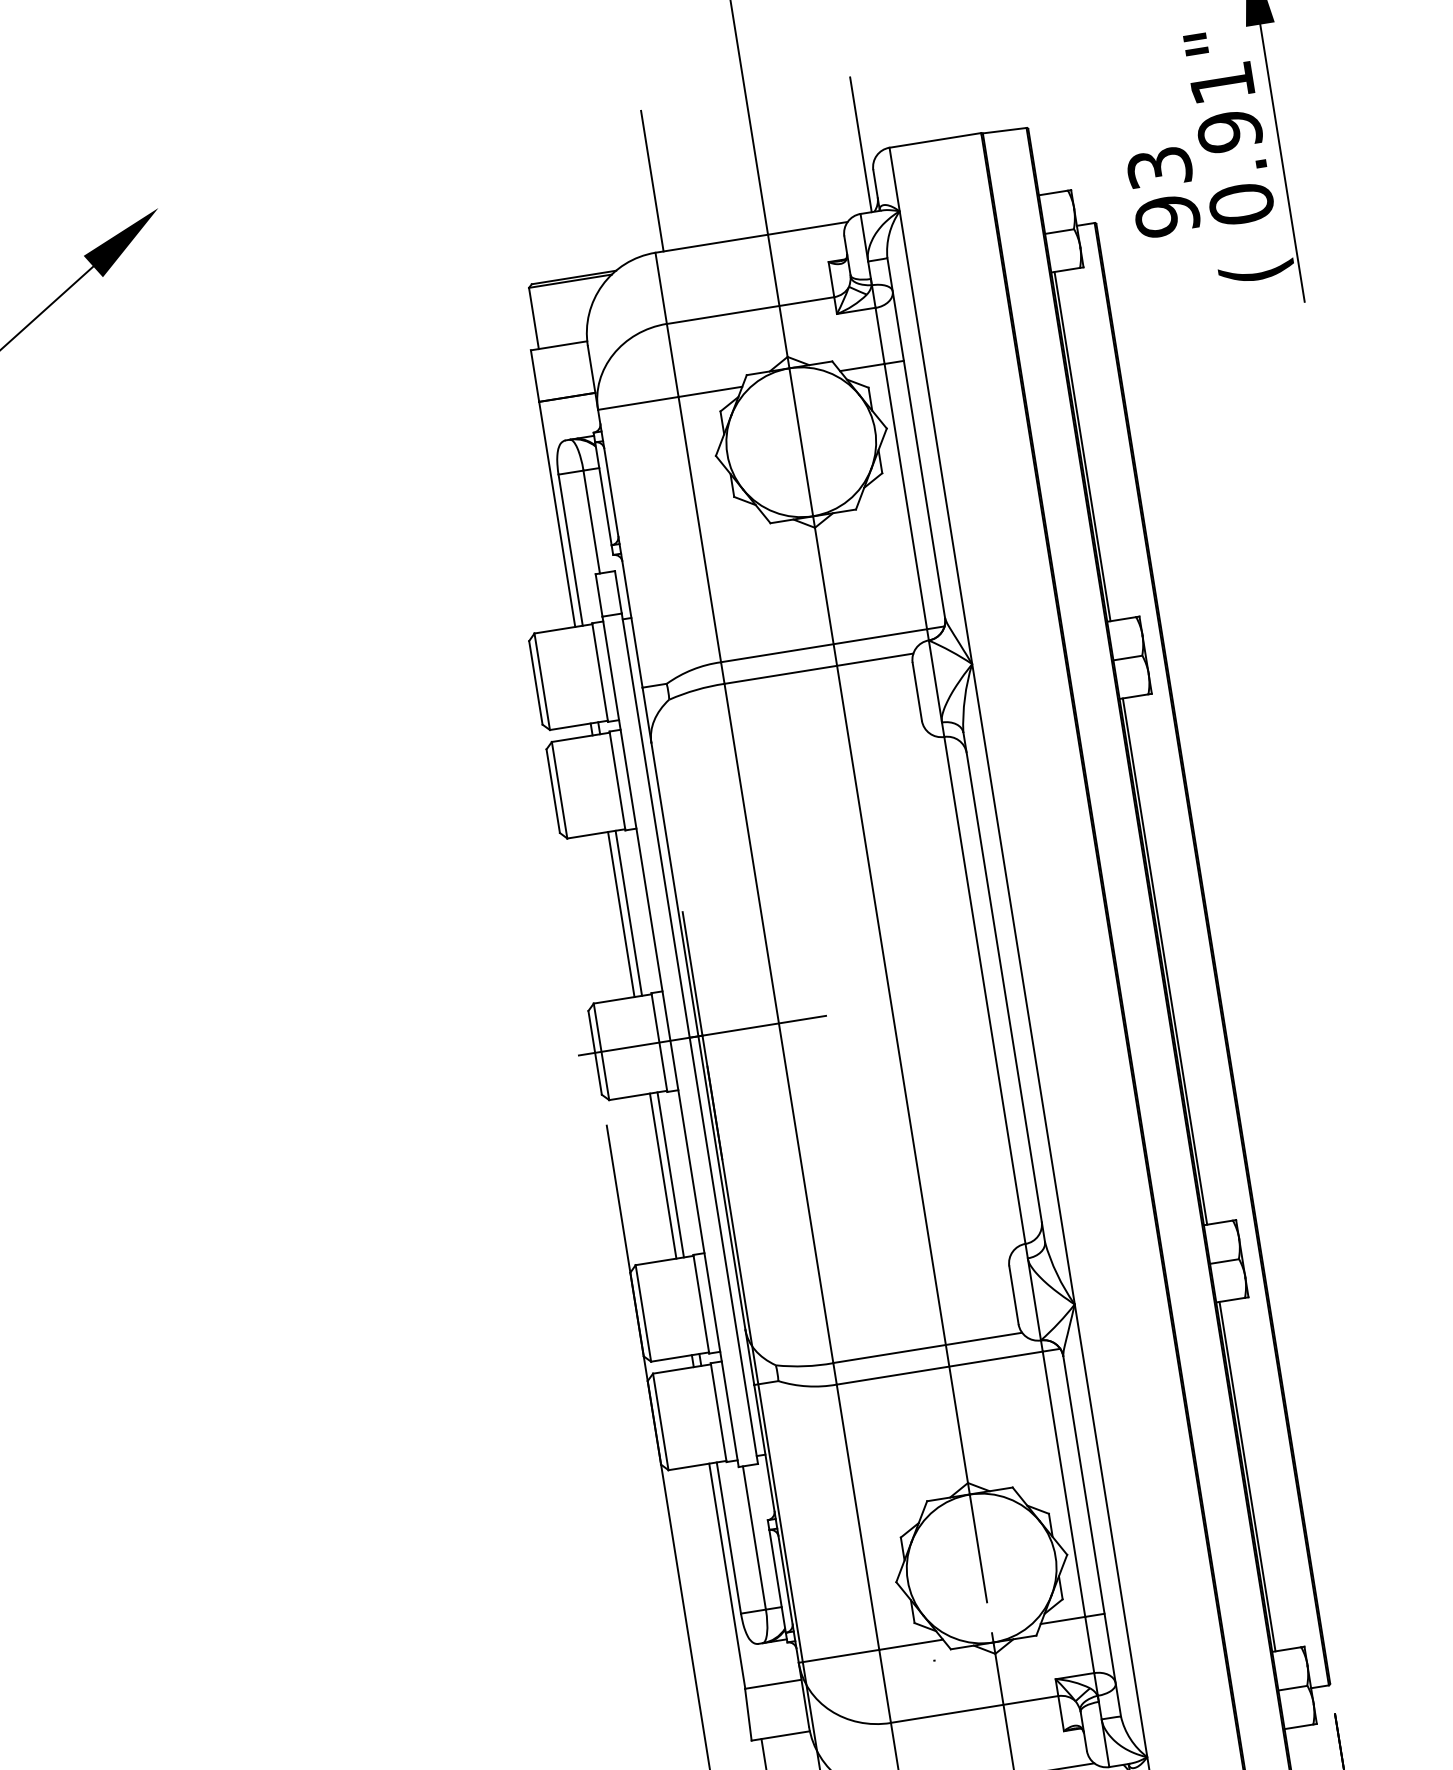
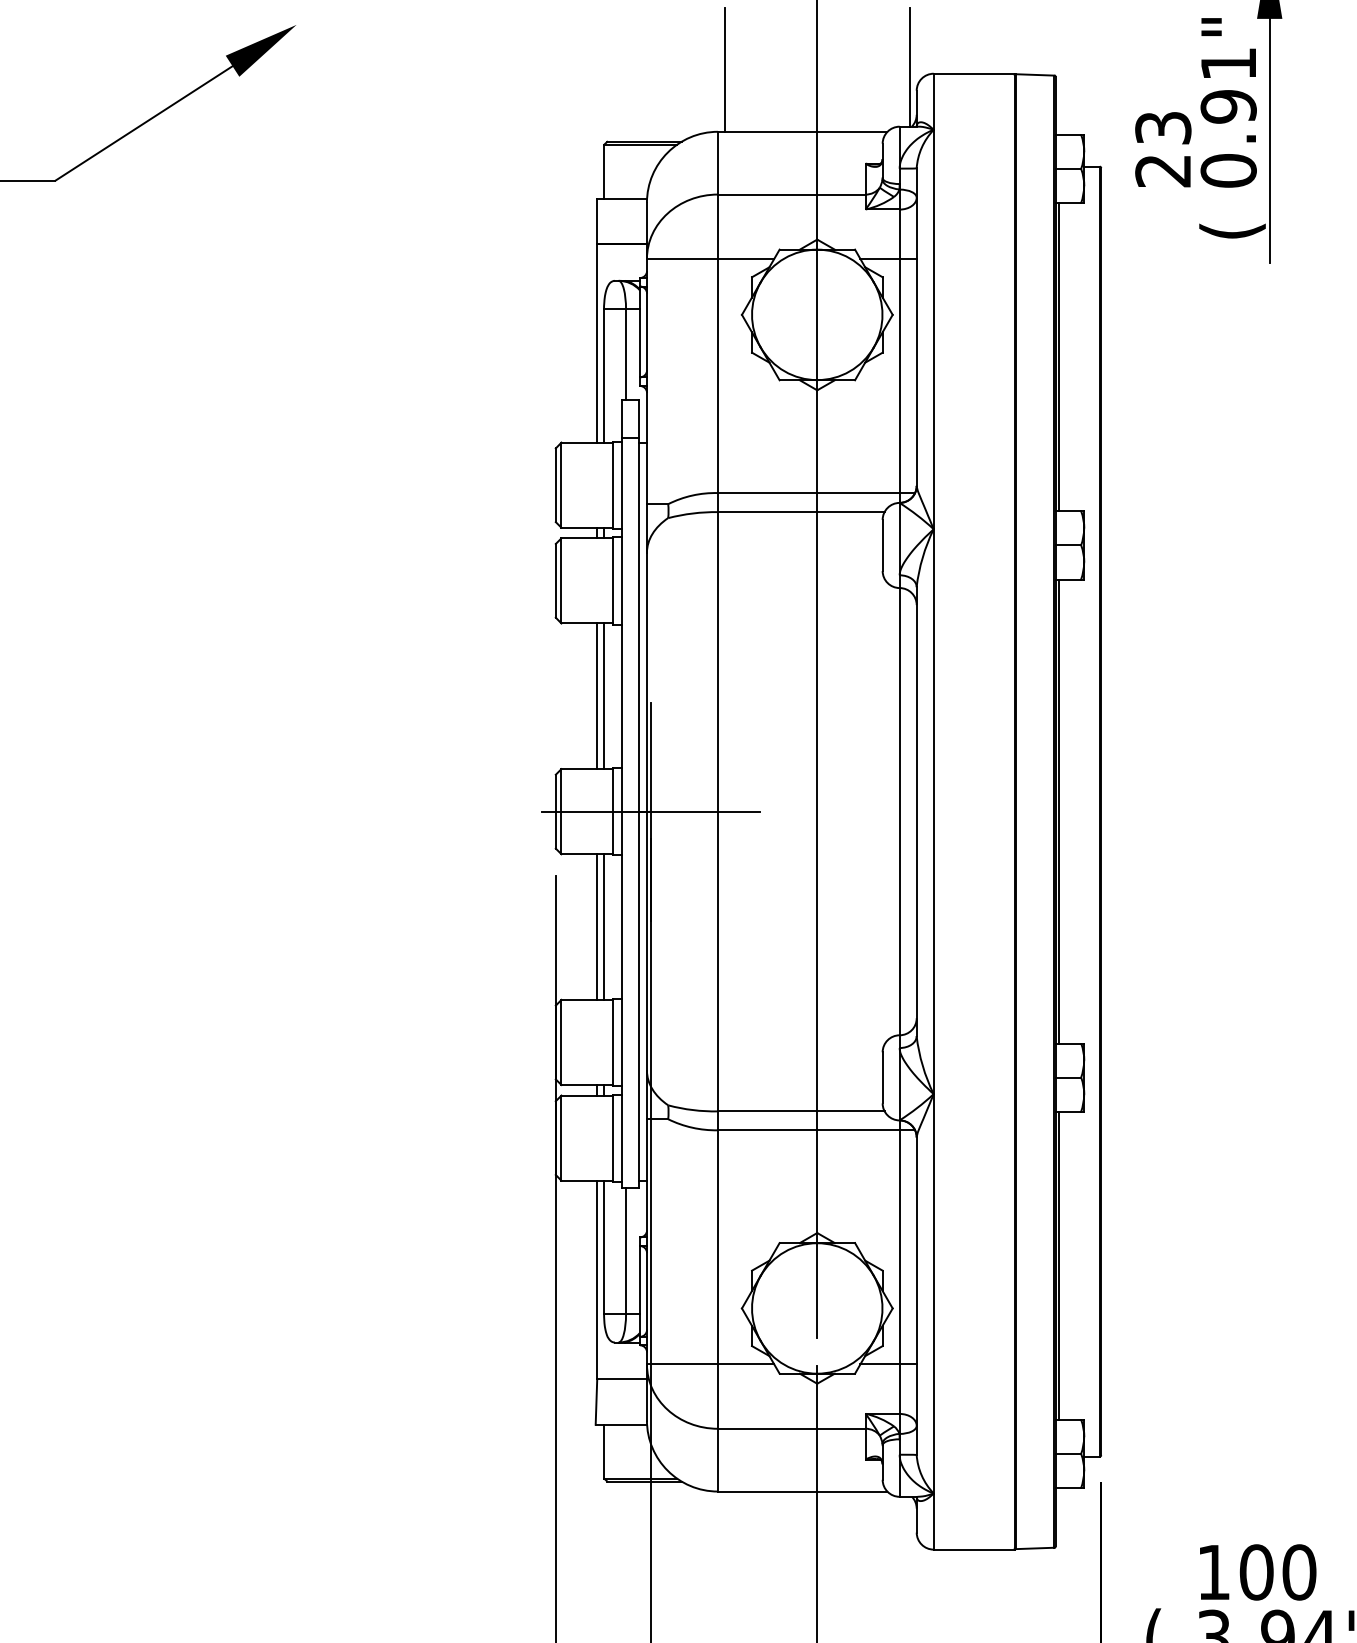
text: (1167, 215) -> (1163, 170), 93 -> 23

